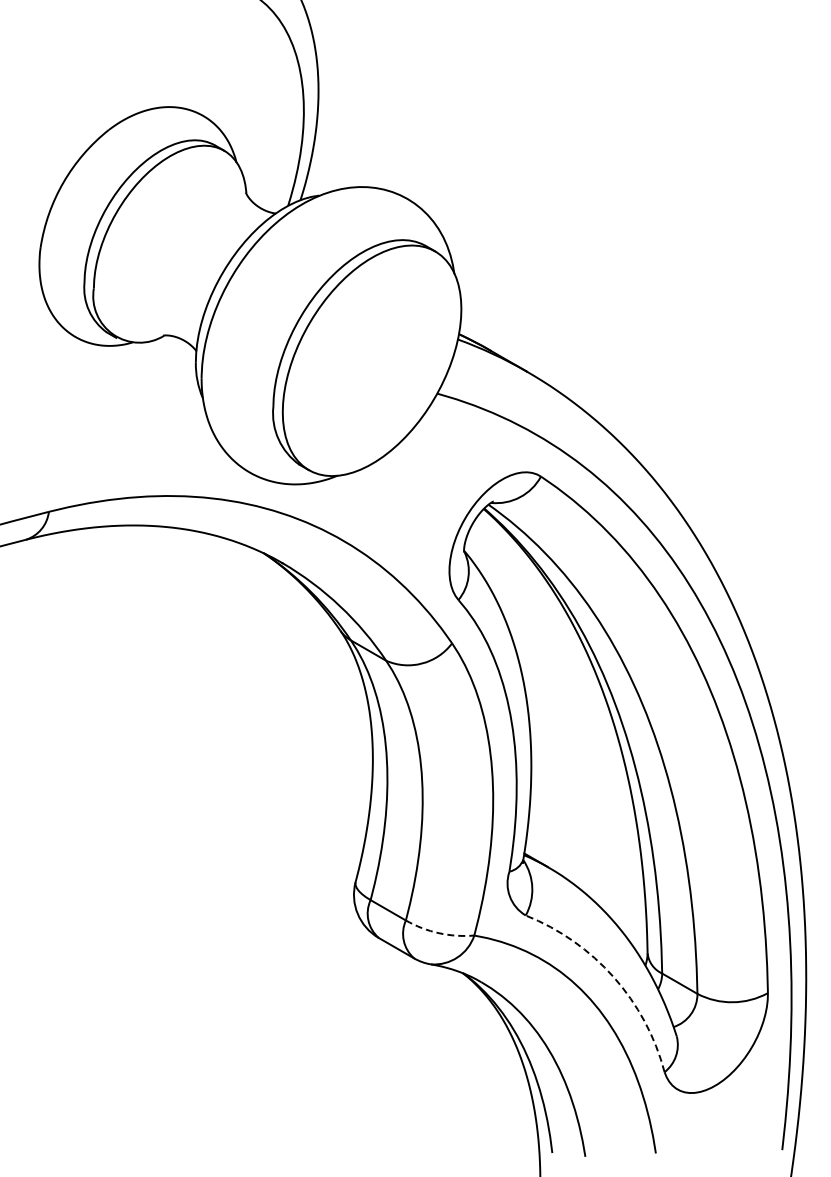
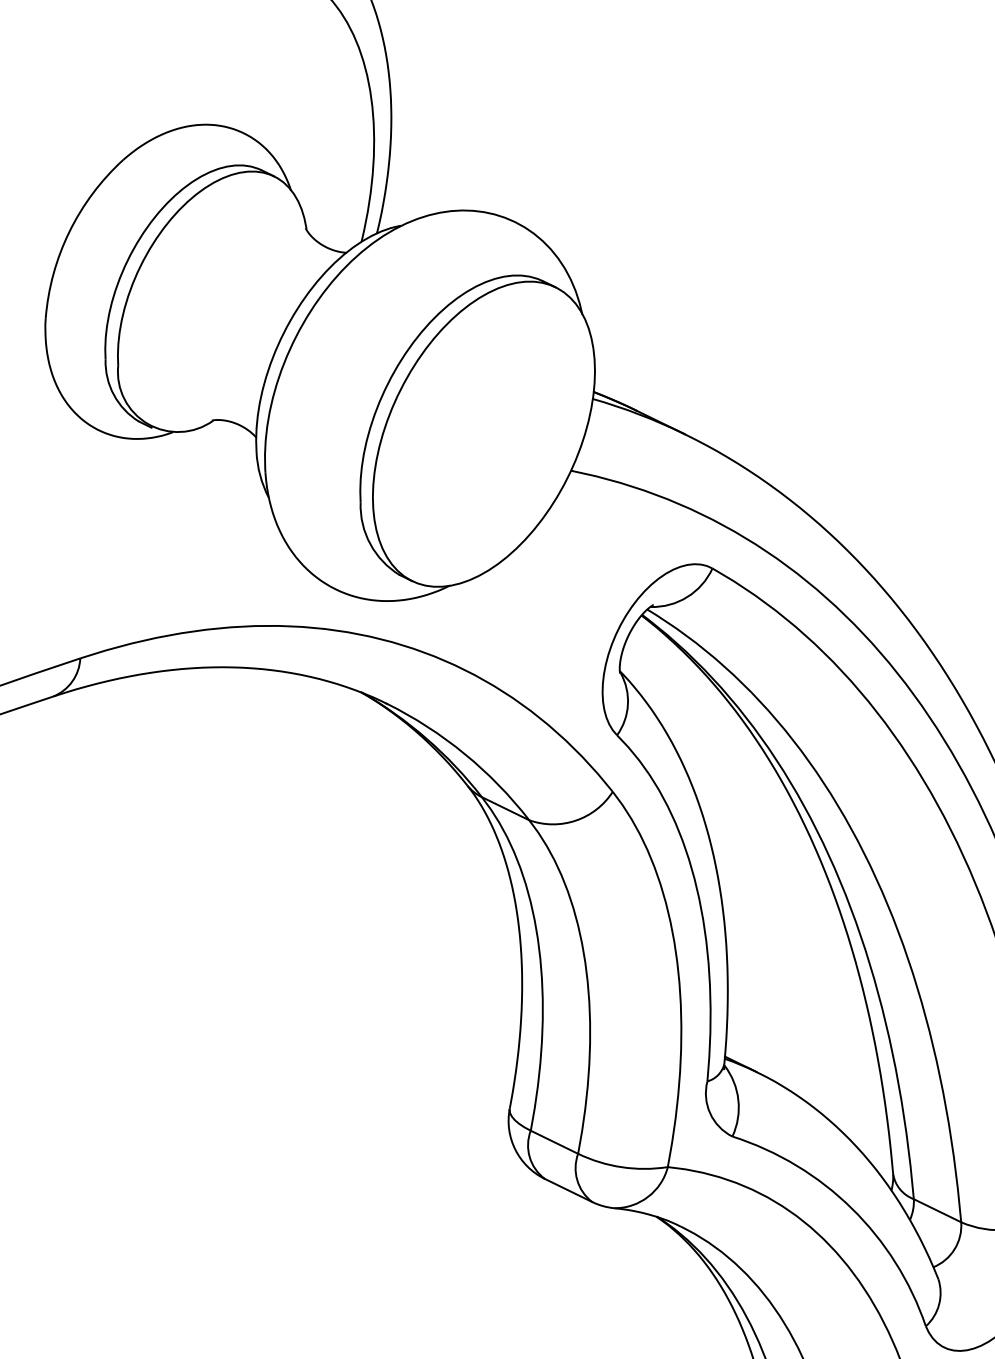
arc: (438, 933) -> (621, 1167), dashed -> solid
arc: (613, 977) -> (851, 1208), dashed -> solid

